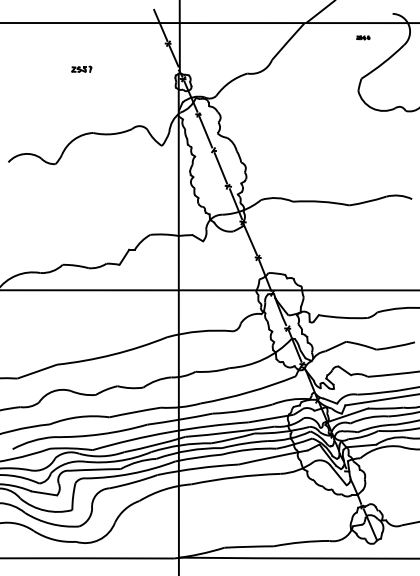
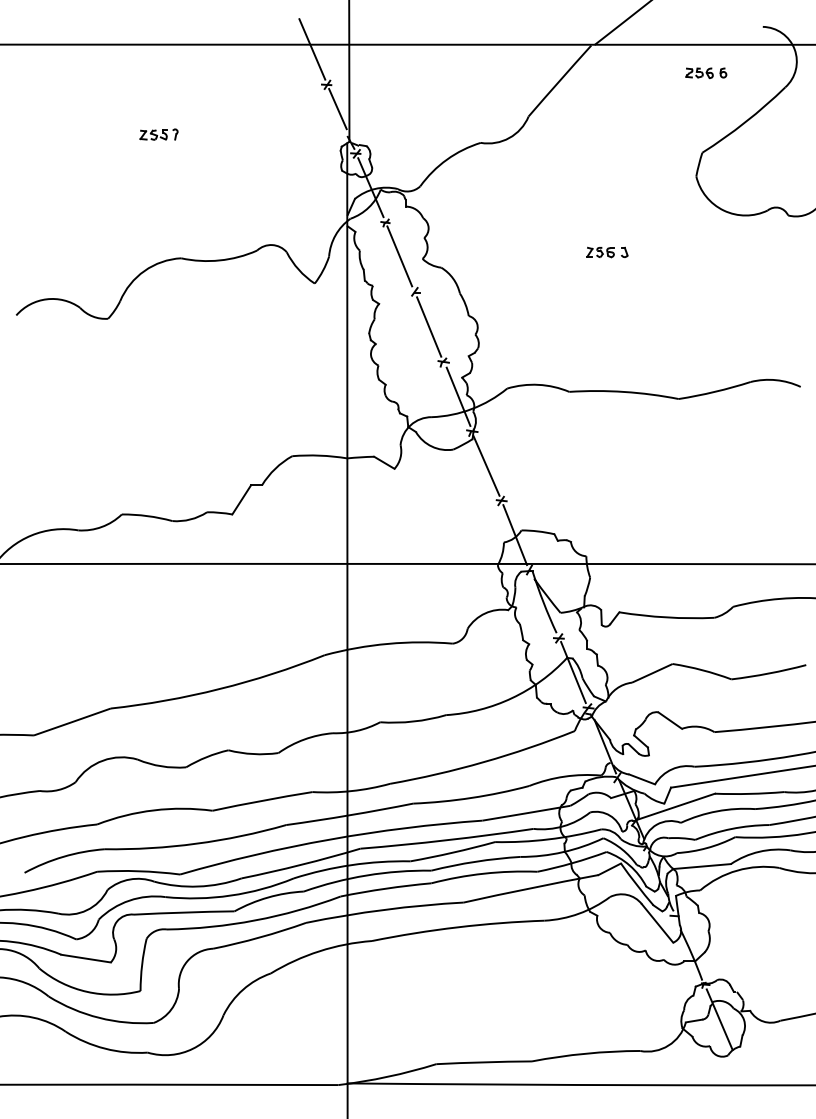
part: (363, 37) -> (706, 72), size x1.67
part: (312, 129) -> (607, 251), added

